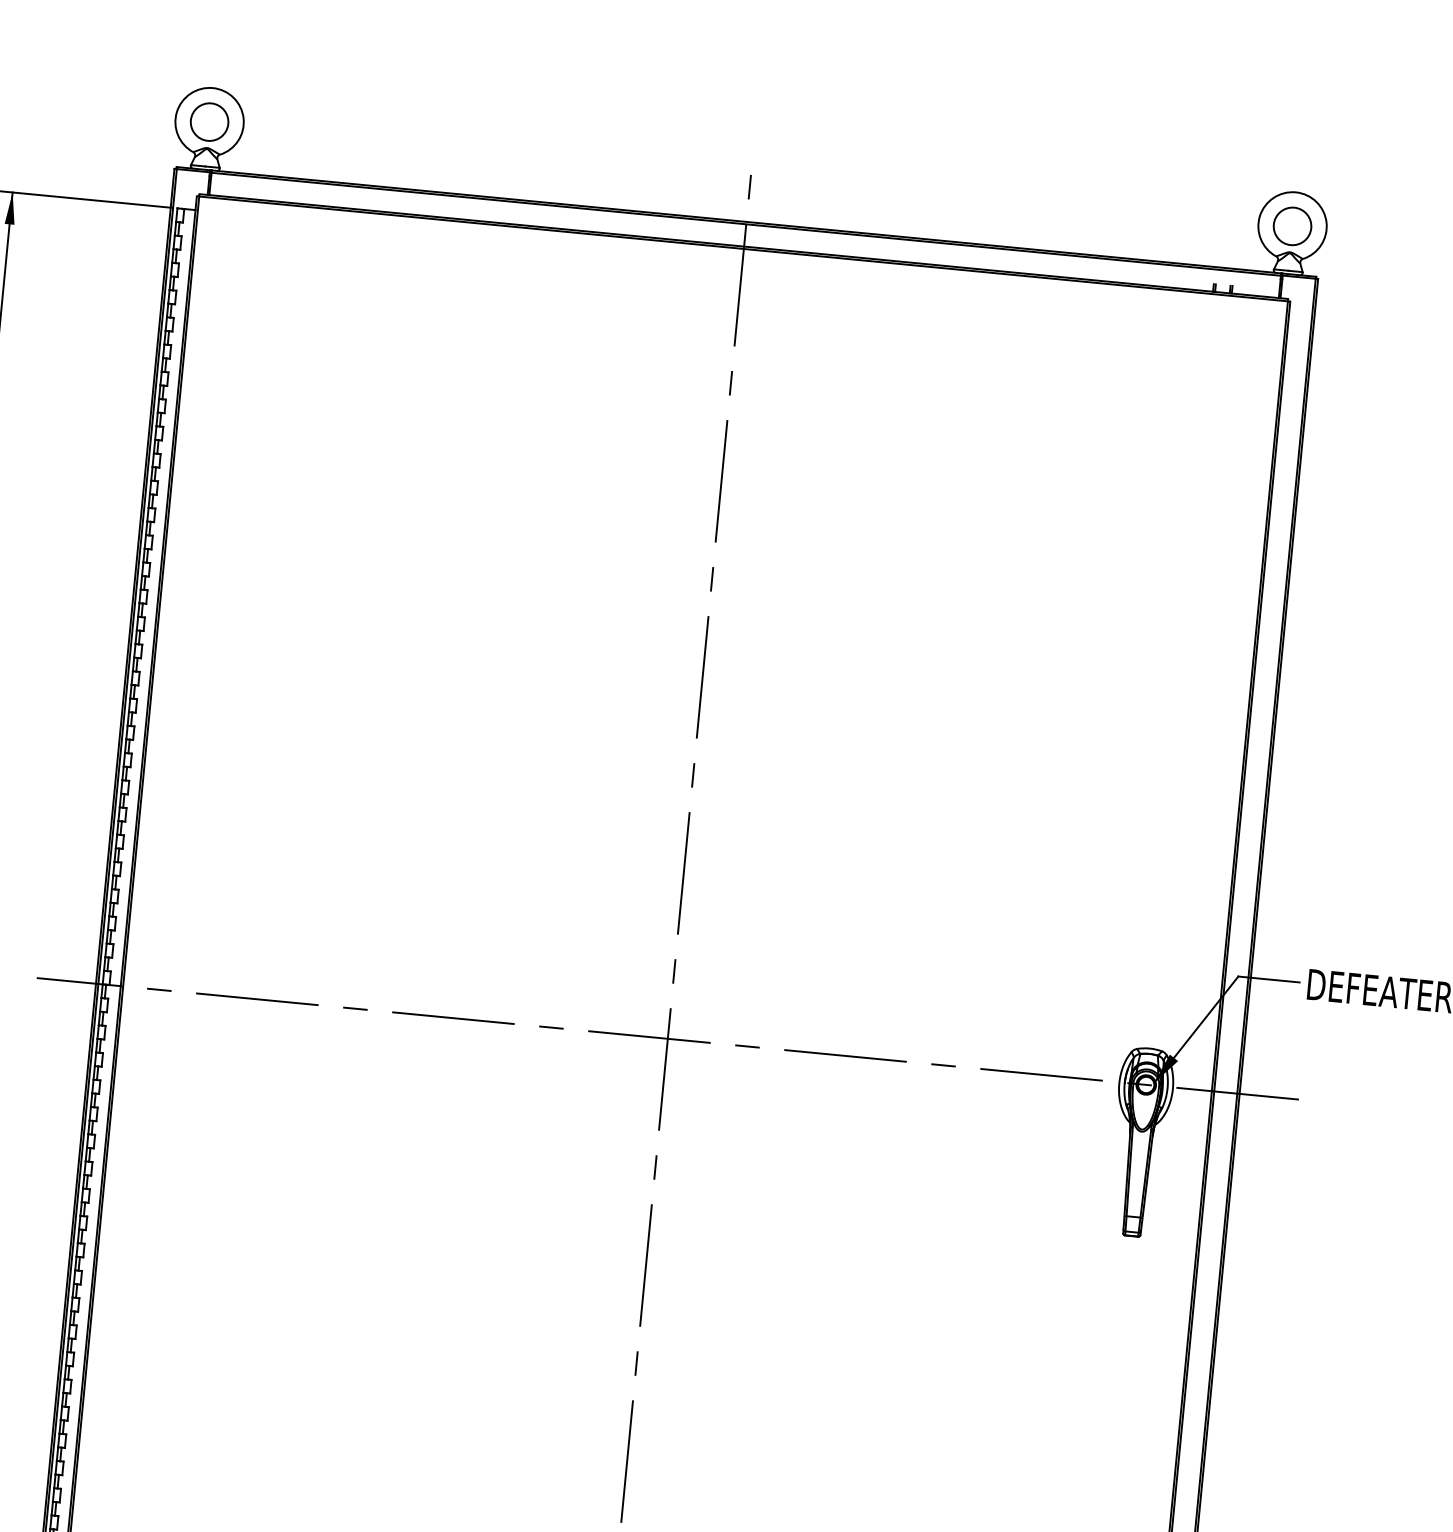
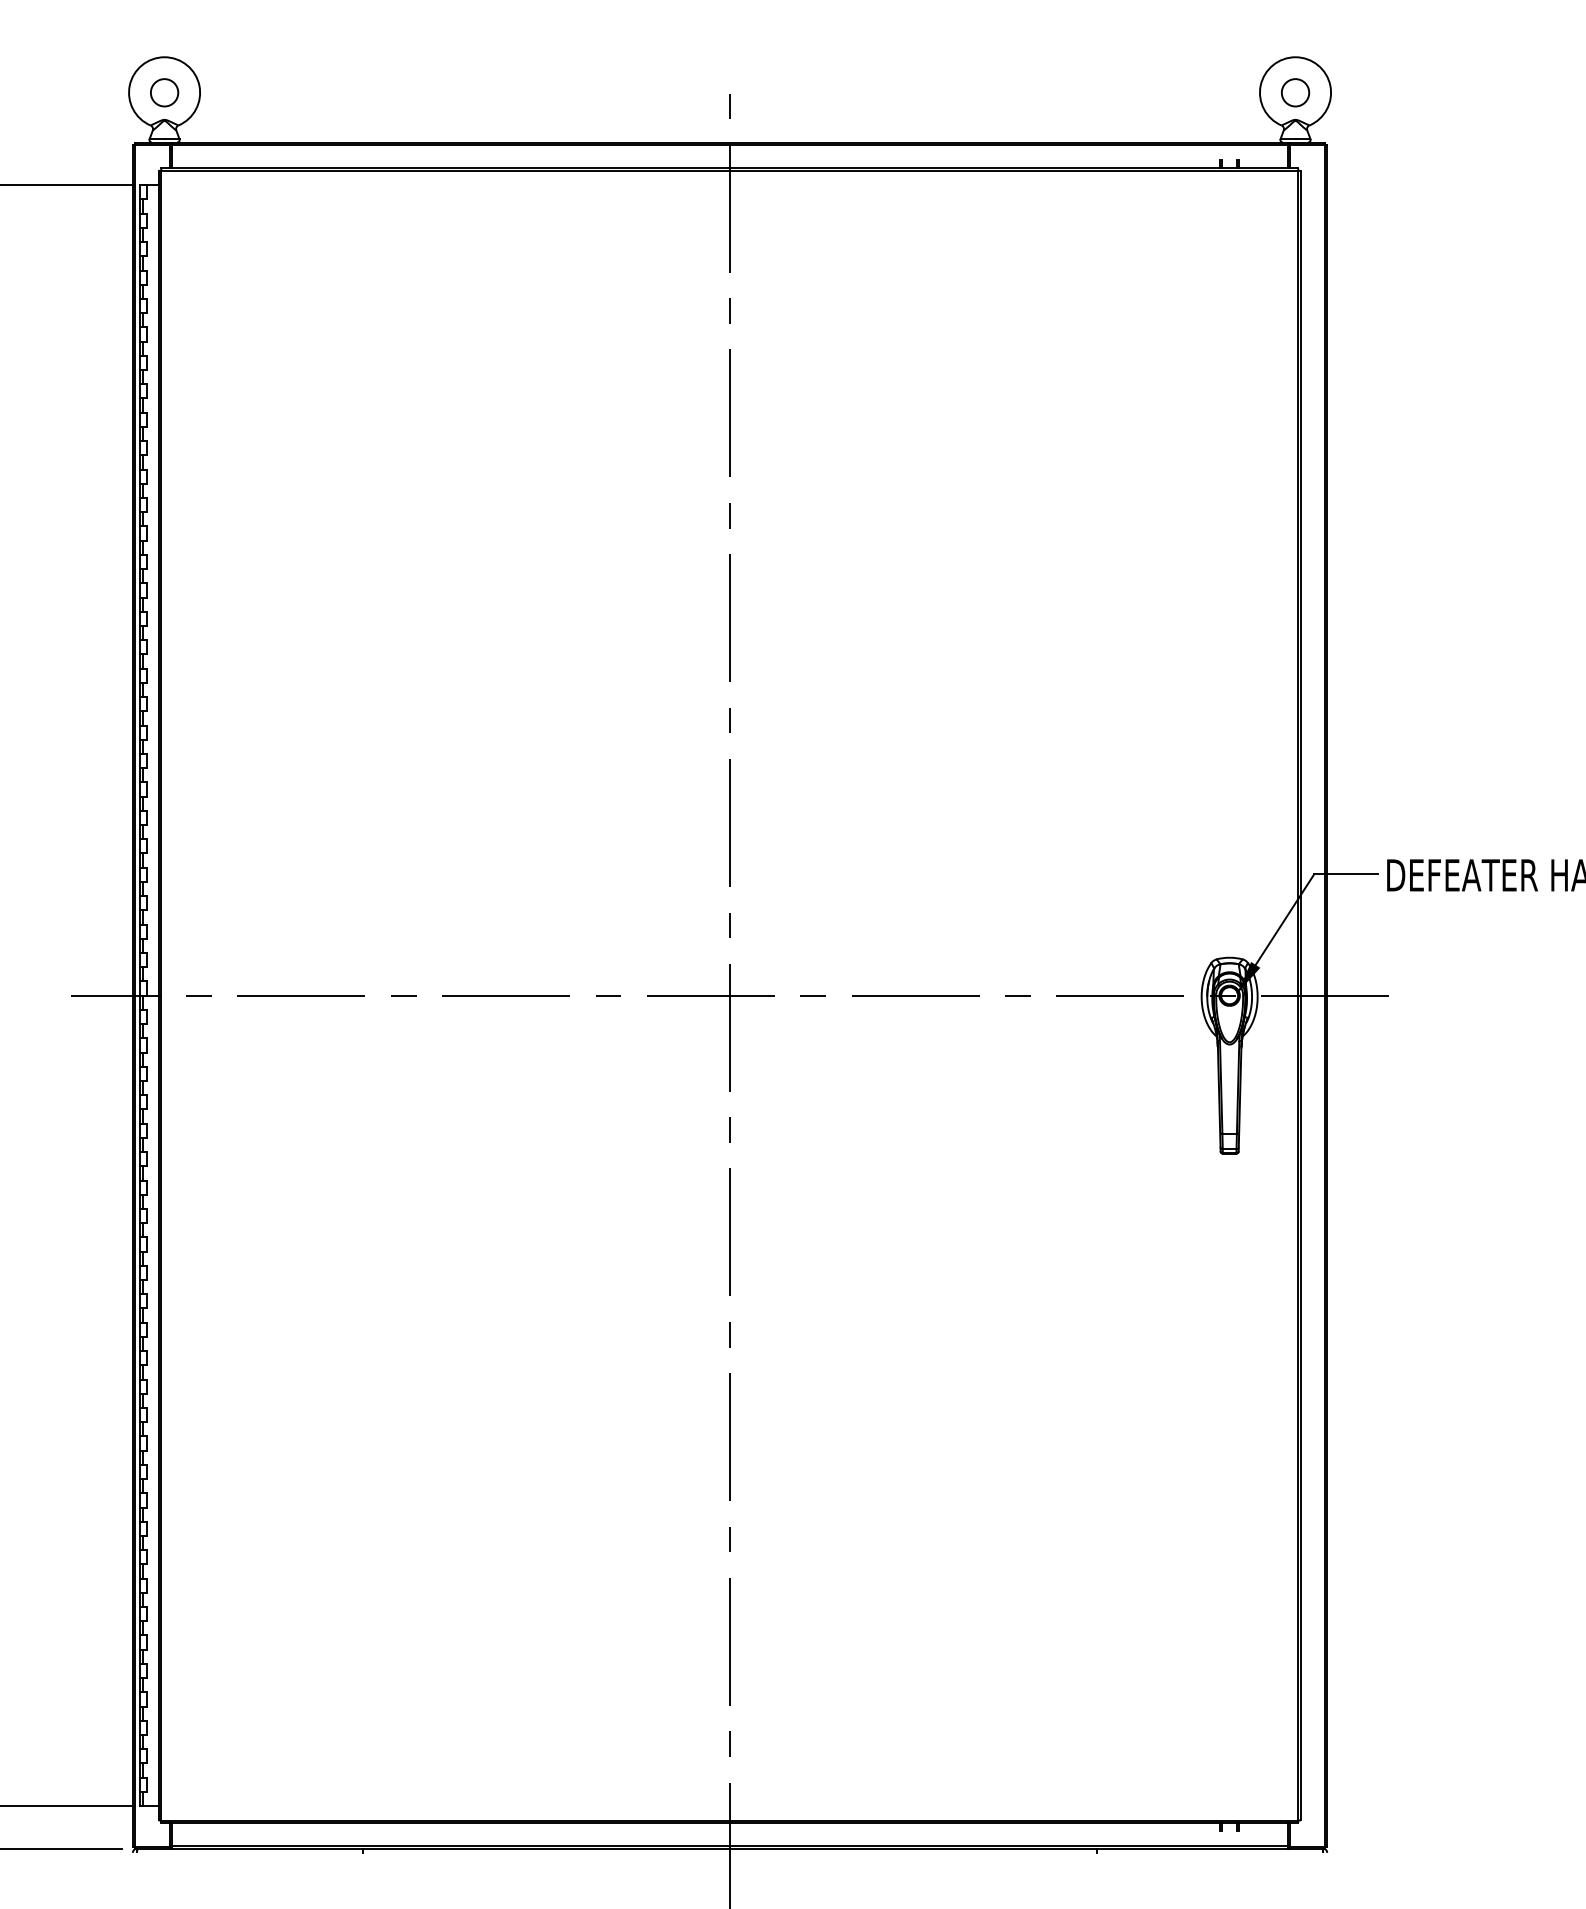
circle: (209, 121) -> (164, 92), size x0.7
circle: (1292, 226) -> (1295, 92), size x0.7

